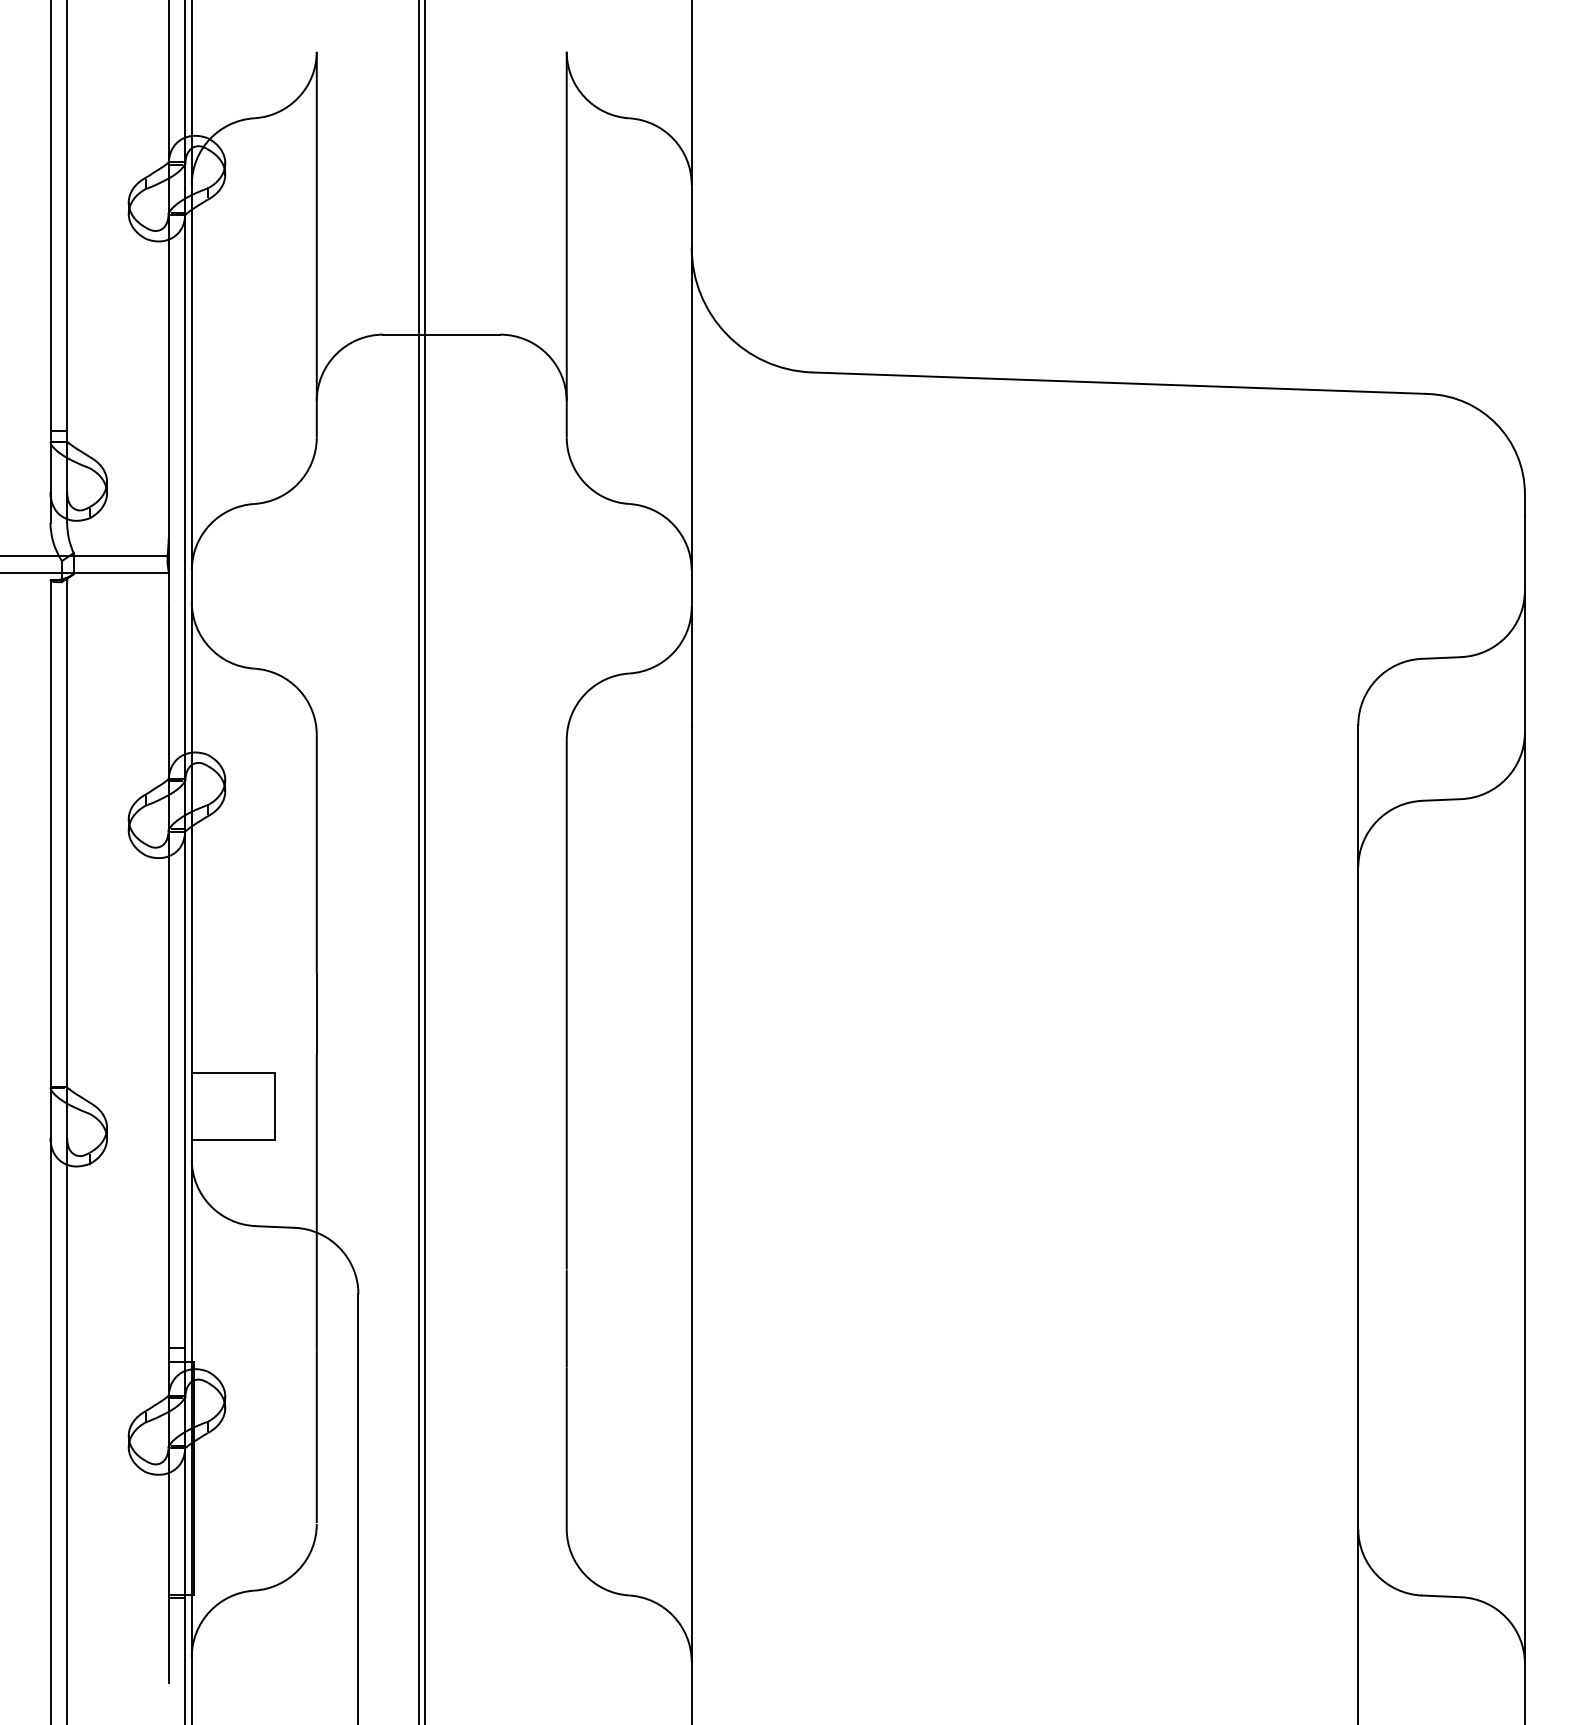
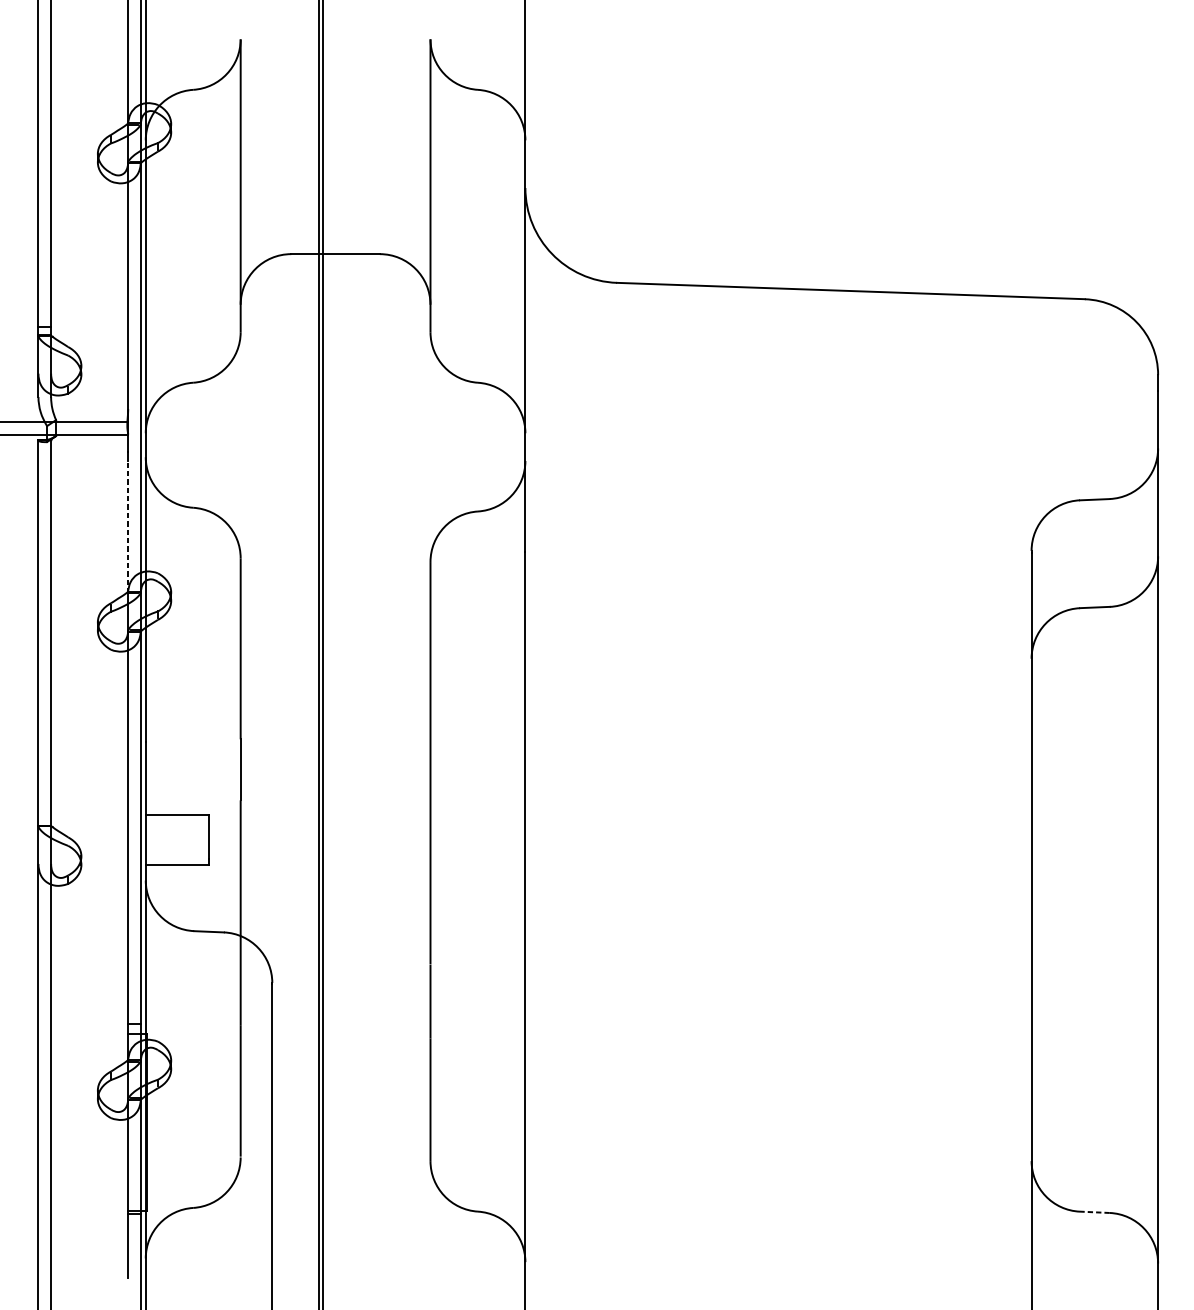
line: (168, 693) -> (128, 526), solid -> dashed
line: (1441, 1596) -> (1094, 1212), solid -> dashed

